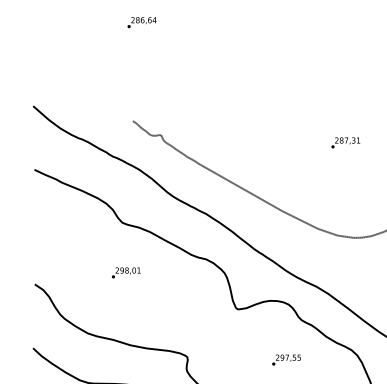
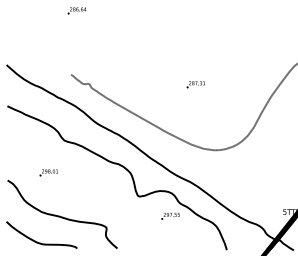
text: (345, 142) -> (195, 84), moved
text: (125, 272) -> (48, 172), moved
text: (286, 358) -> (170, 215), moved

